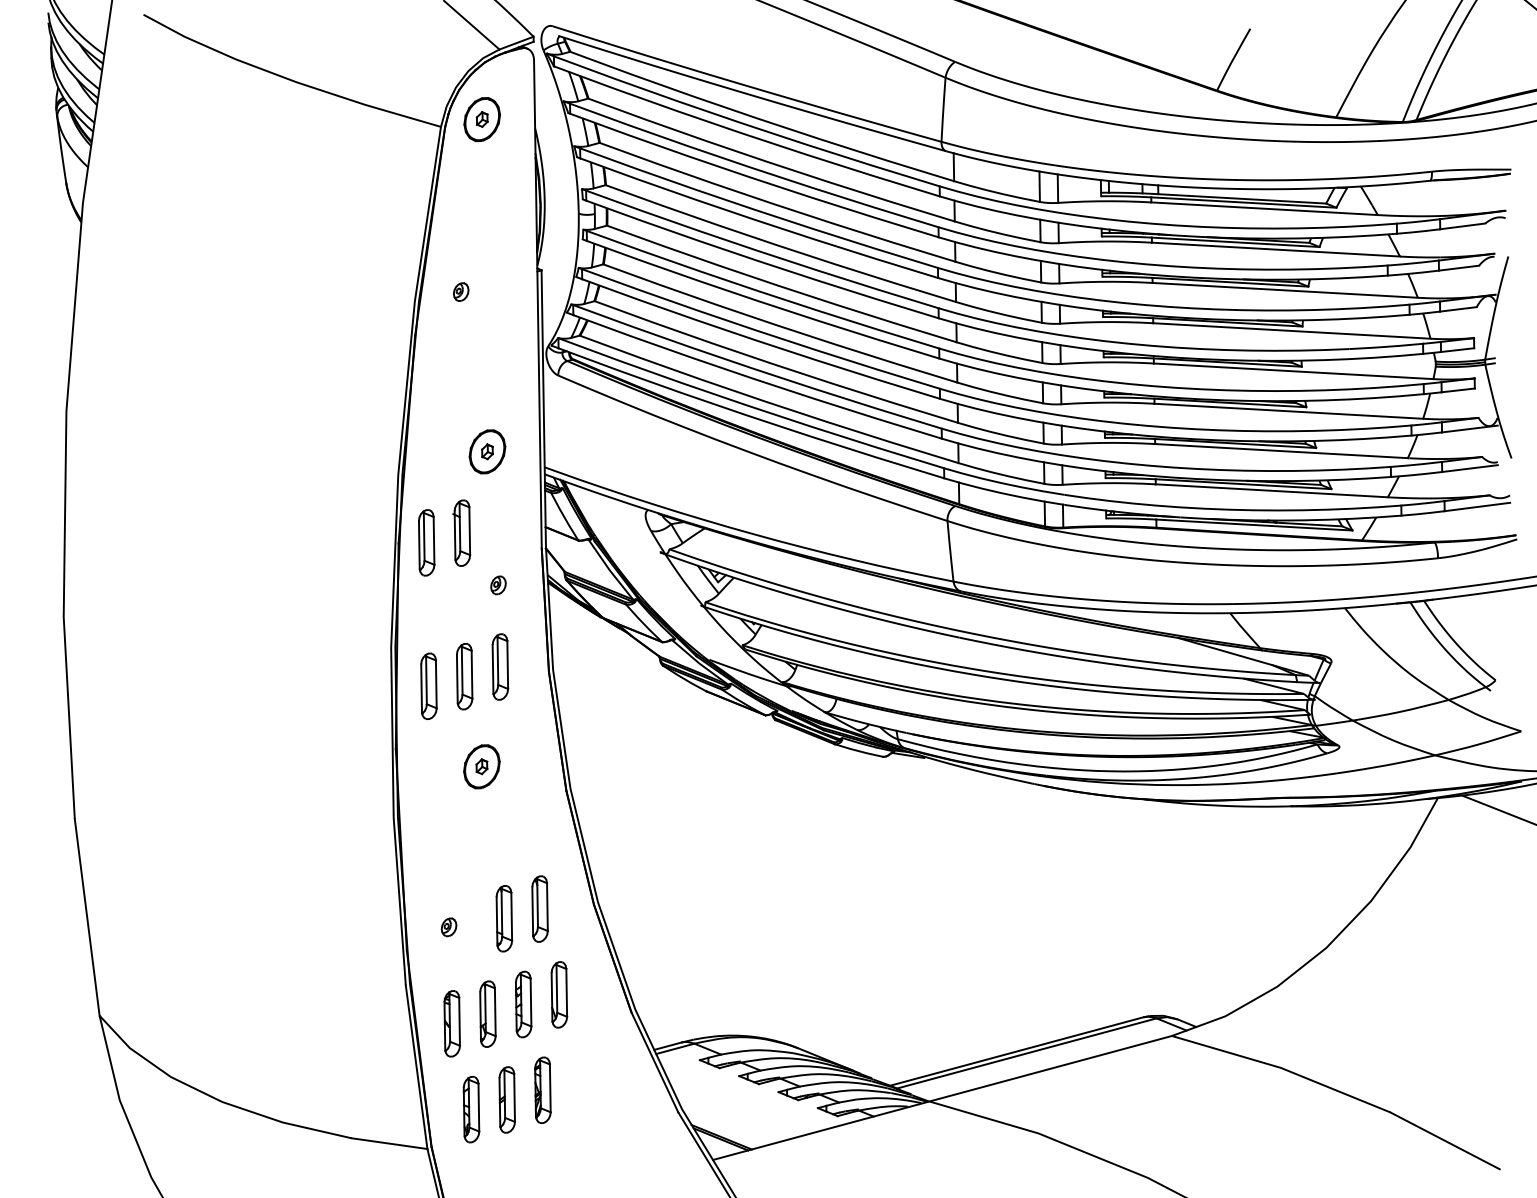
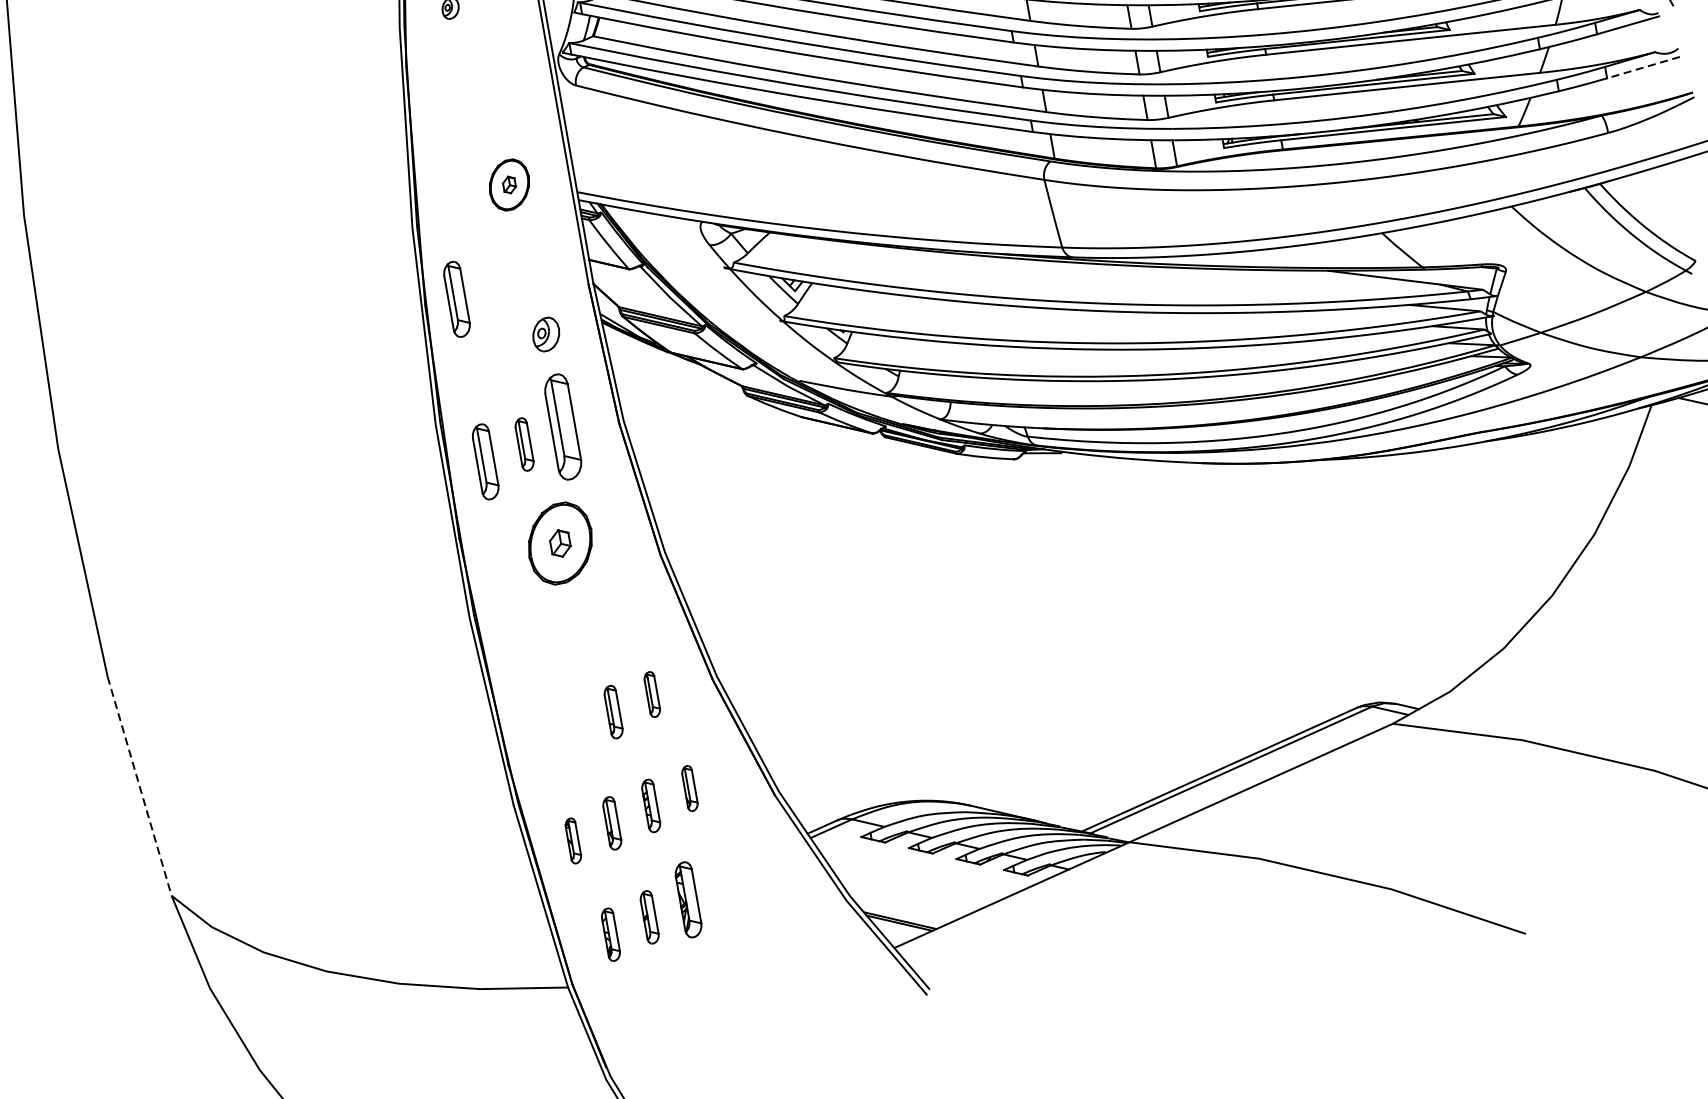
line: (1477, 507) -> (1643, 68), solid -> dashed
part: (461, 532) -> (494, 281), removed
part: (498, 585) -> (546, 334), size x1.6
part: (500, 666) -> (563, 426), size x1.4
part: (464, 676) -> (524, 444), size x0.7
part: (481, 766) -> (559, 543), size x1.6
part: (539, 908) -> (651, 694), size x0.6
line: (87, 917) -> (140, 786), solid -> dashed
part: (504, 918) -> (613, 711), size x0.7
part: (448, 927) -> (551, 732), removed
part: (559, 994) -> (689, 788), size x0.6
part: (523, 1004) -> (650, 805), size x0.7
part: (487, 1013) -> (611, 822), size x0.7
part: (451, 1023) -> (572, 840), size x0.6
part: (506, 1099) -> (648, 916), size x0.7
part: (471, 1109) -> (610, 934), size x0.7

